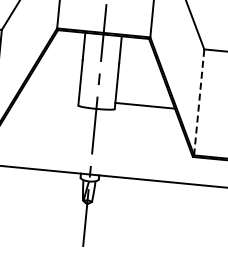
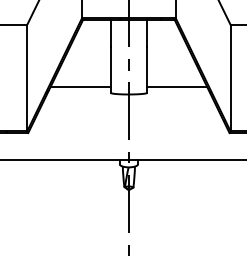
line: (49, 96) -> (80, 86), added
line: (199, 101) -> (230, 77), dashed -> solid

